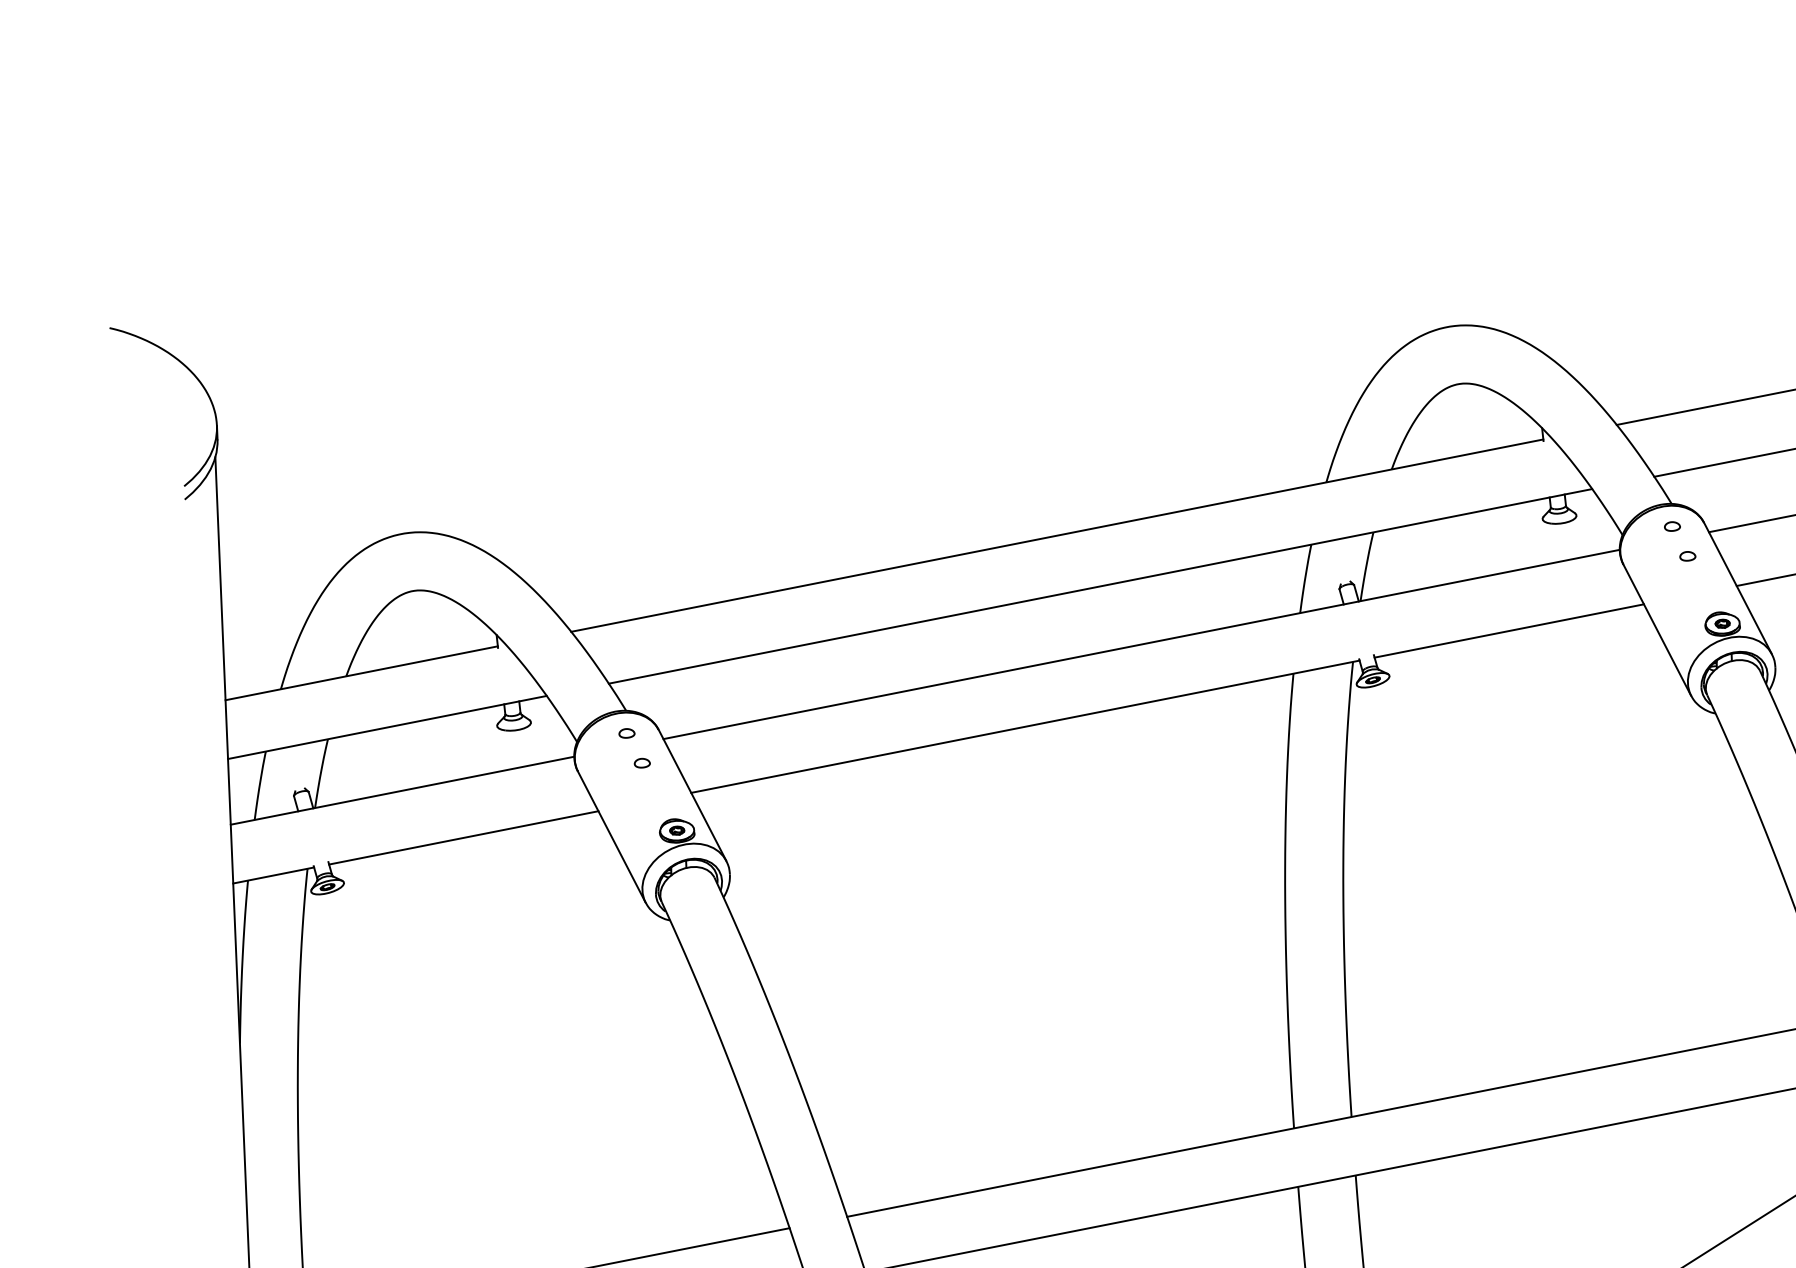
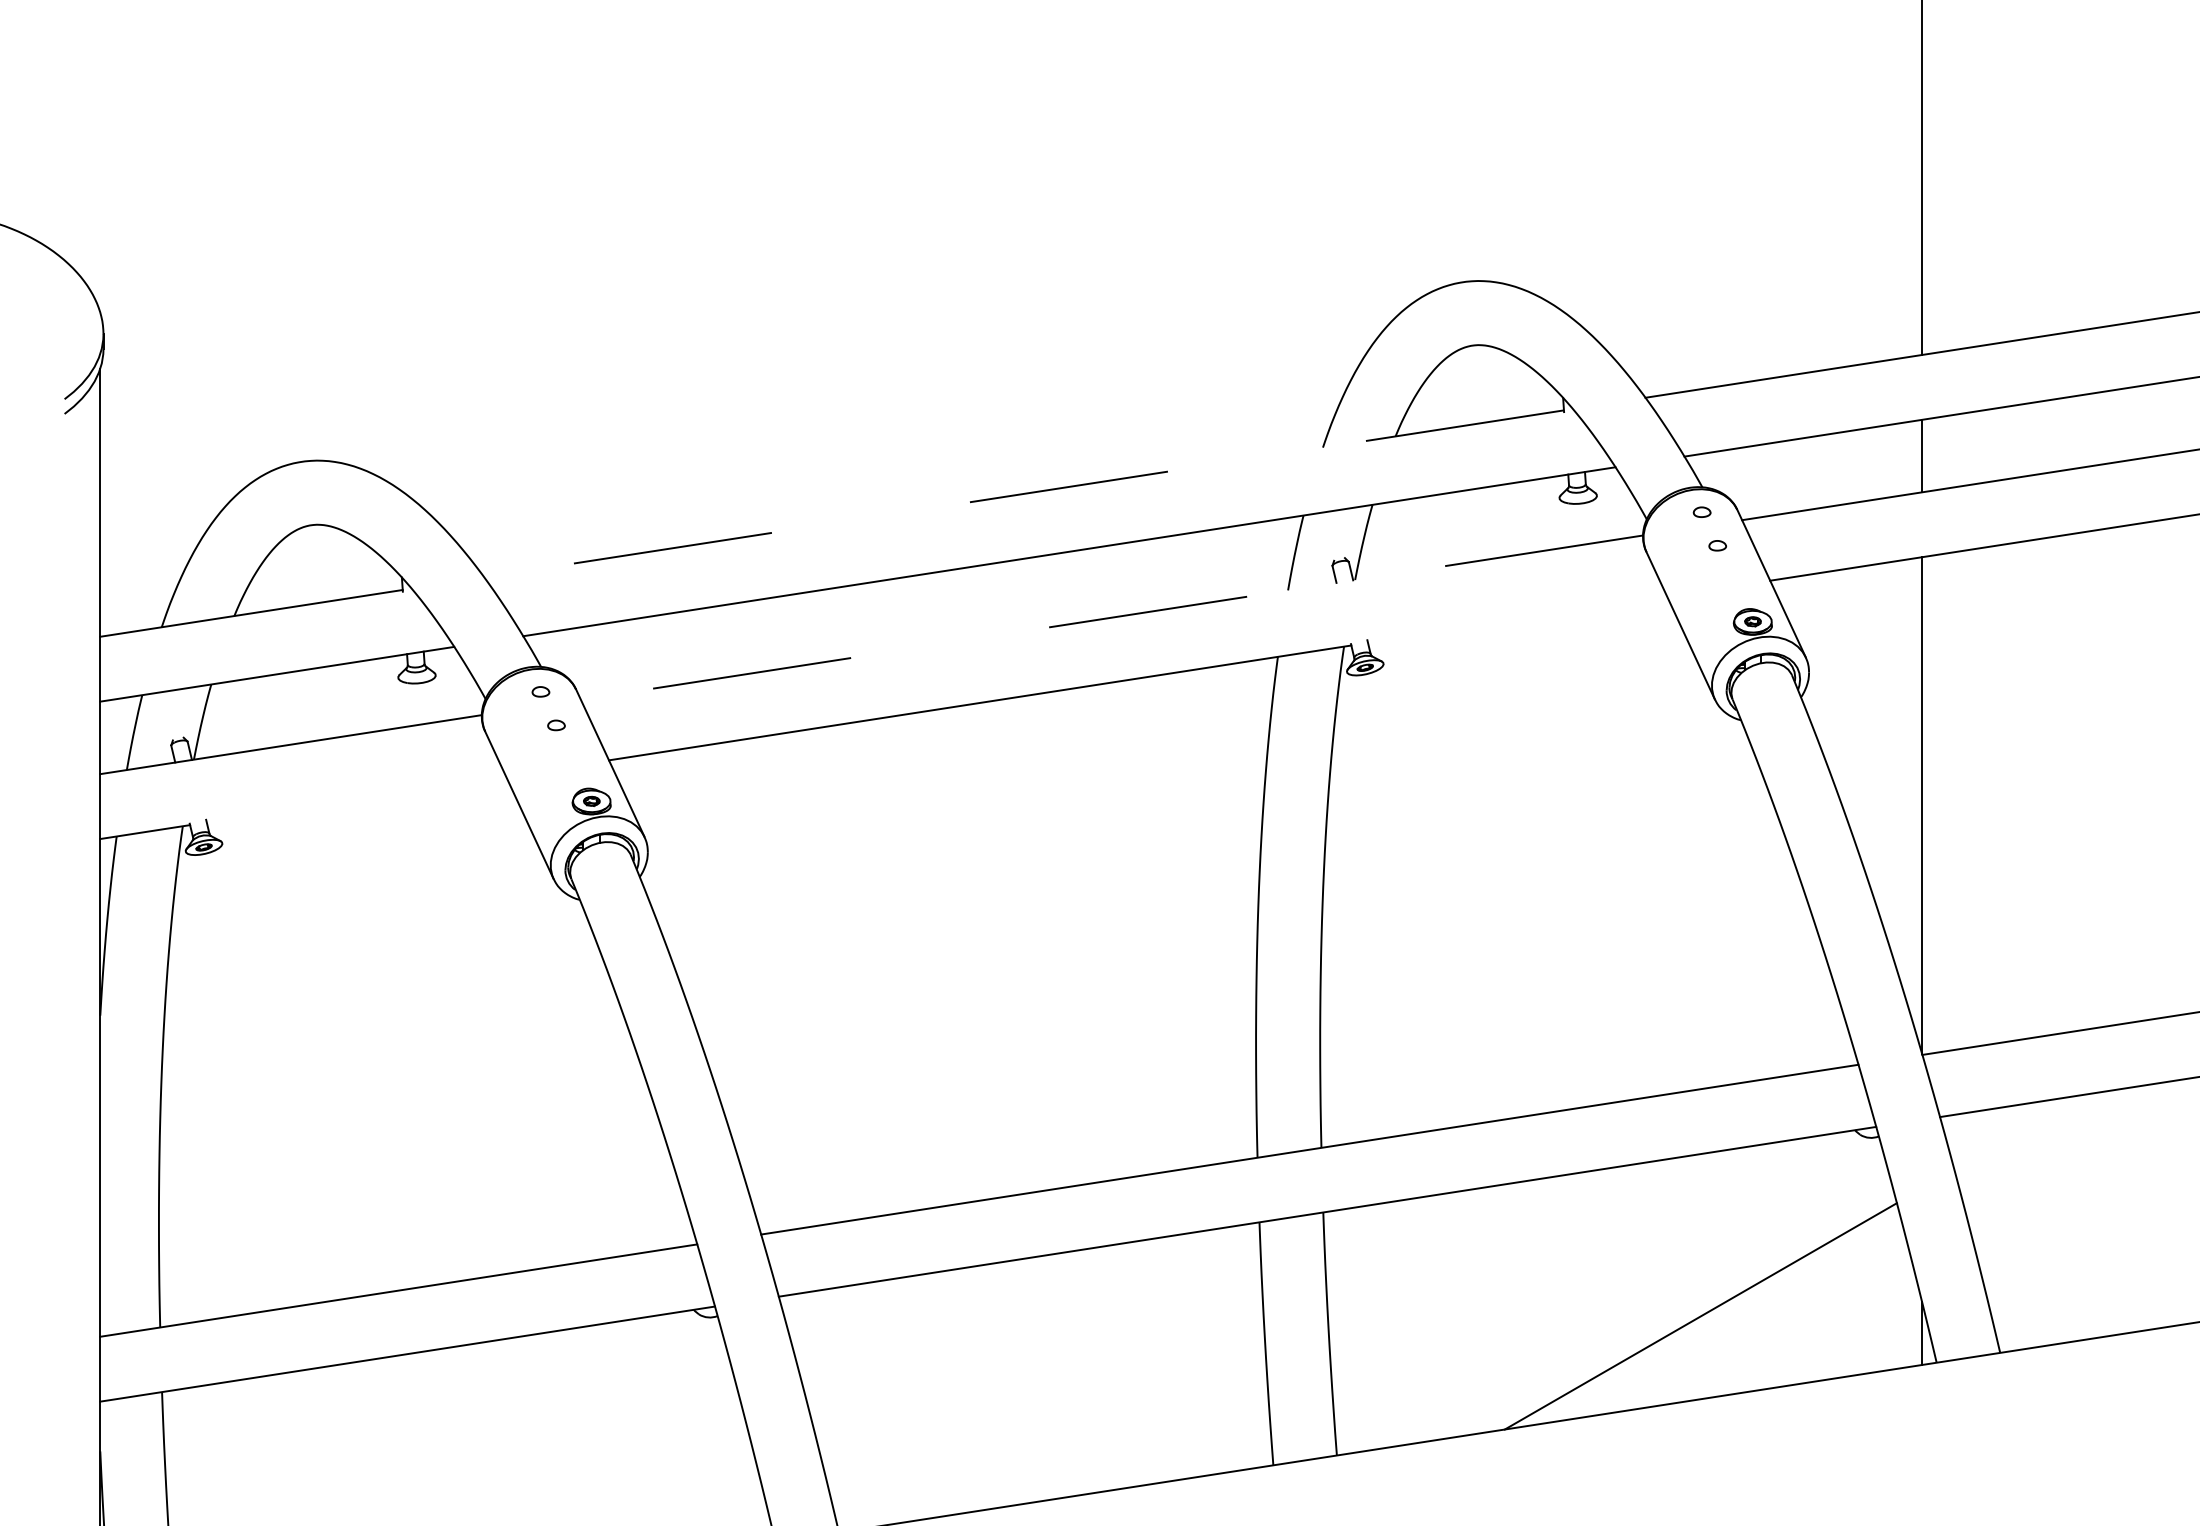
line: (1056, 535) -> (1023, 493), solid -> dashed
line: (1509, 630) -> (1517, 619), removed
line: (1141, 644) -> (1111, 617), solid -> dashed
line: (463, 837) -> (355, 799), removed

